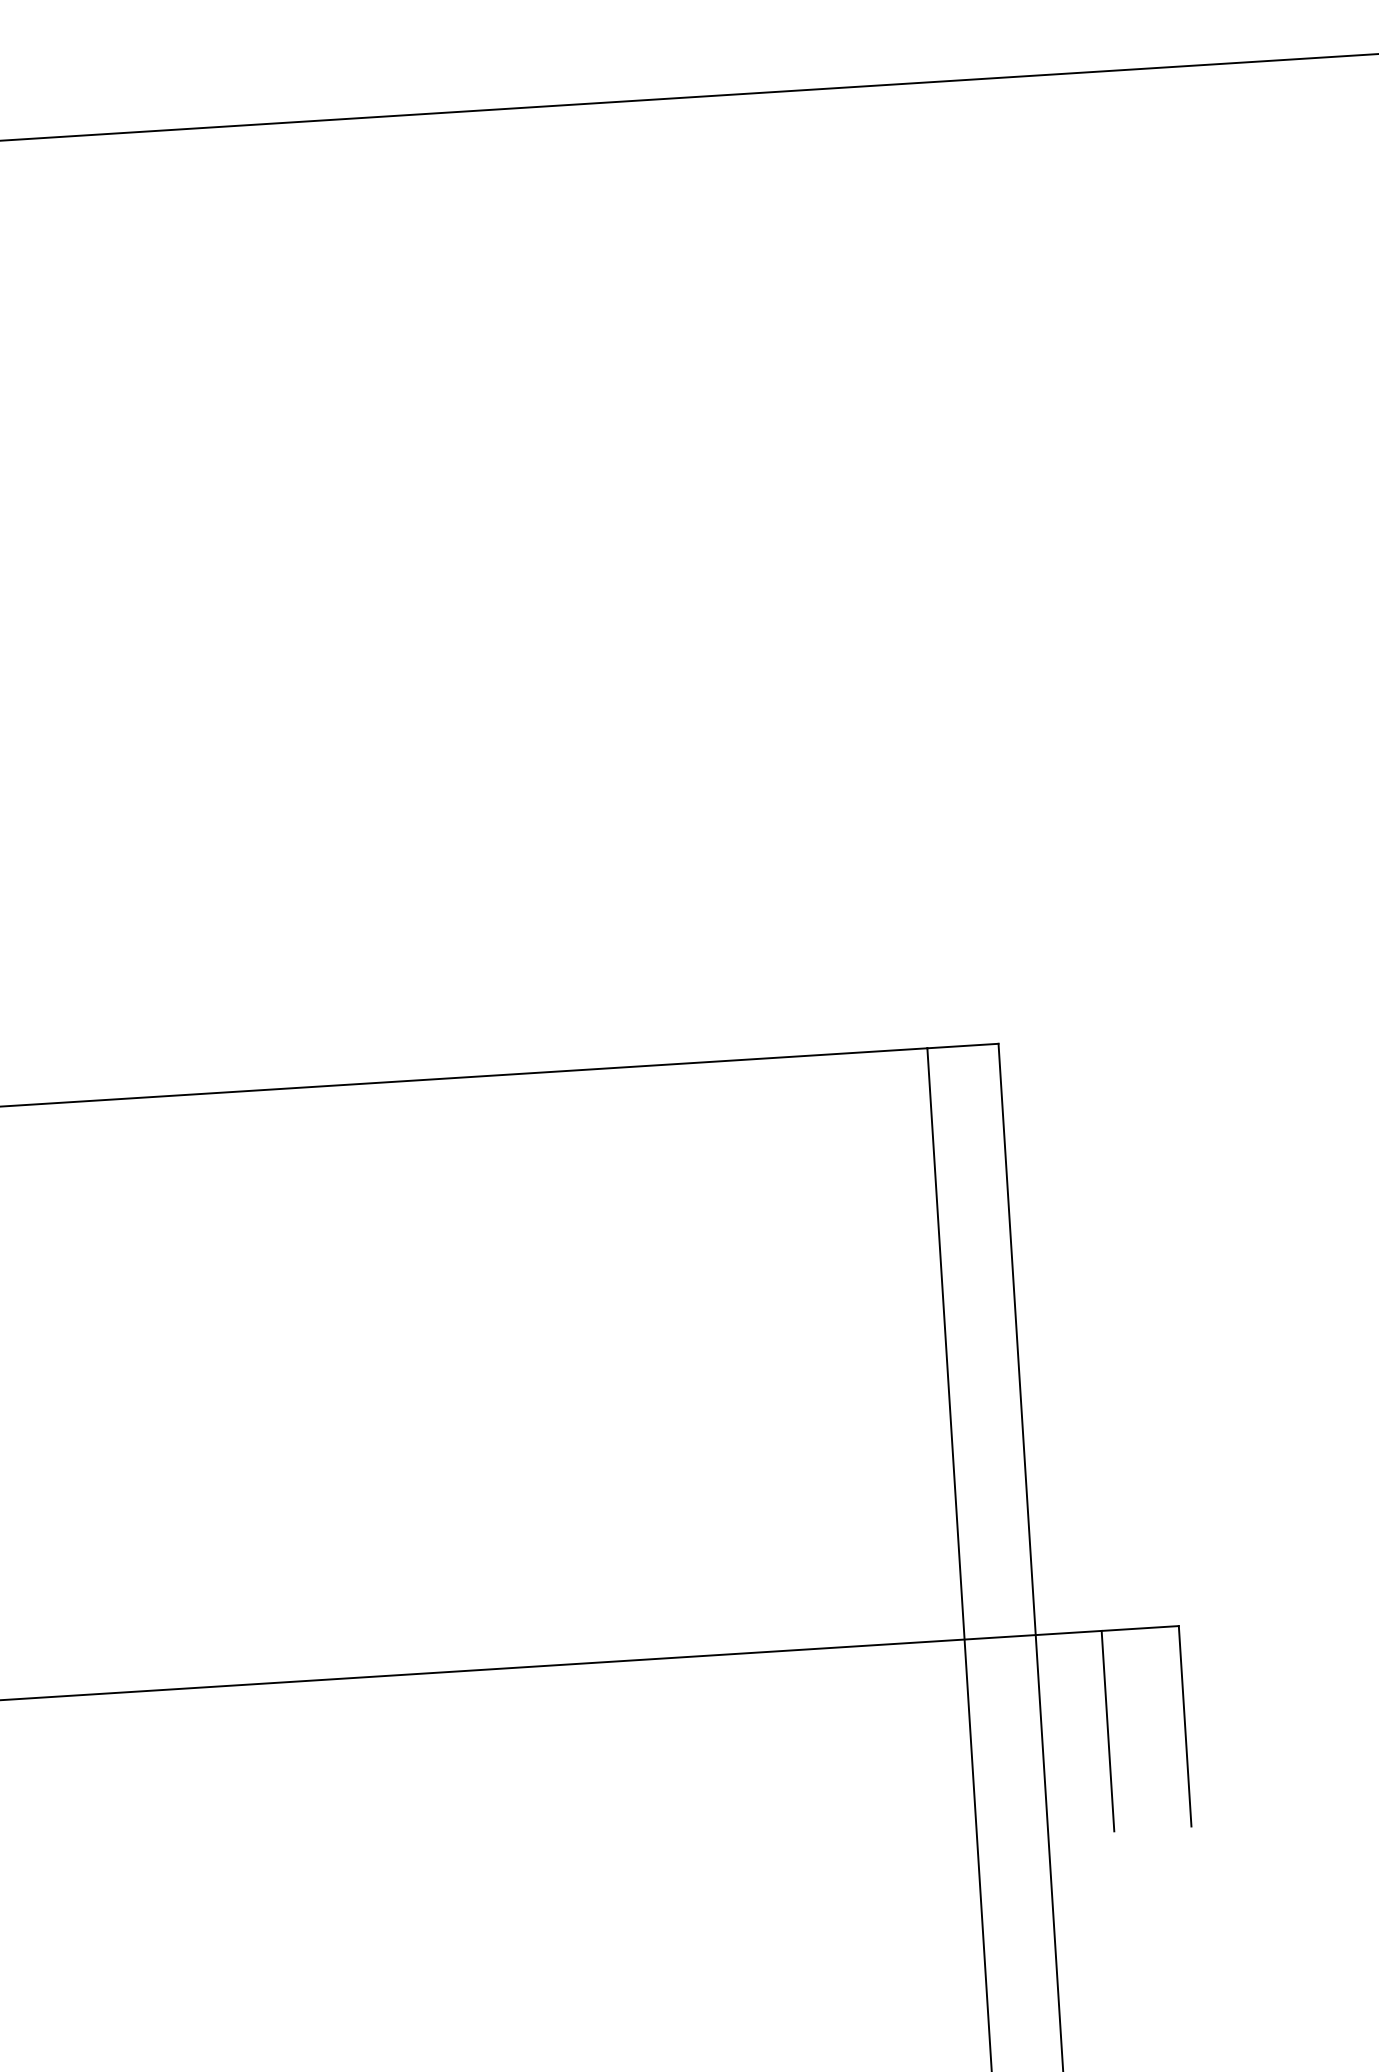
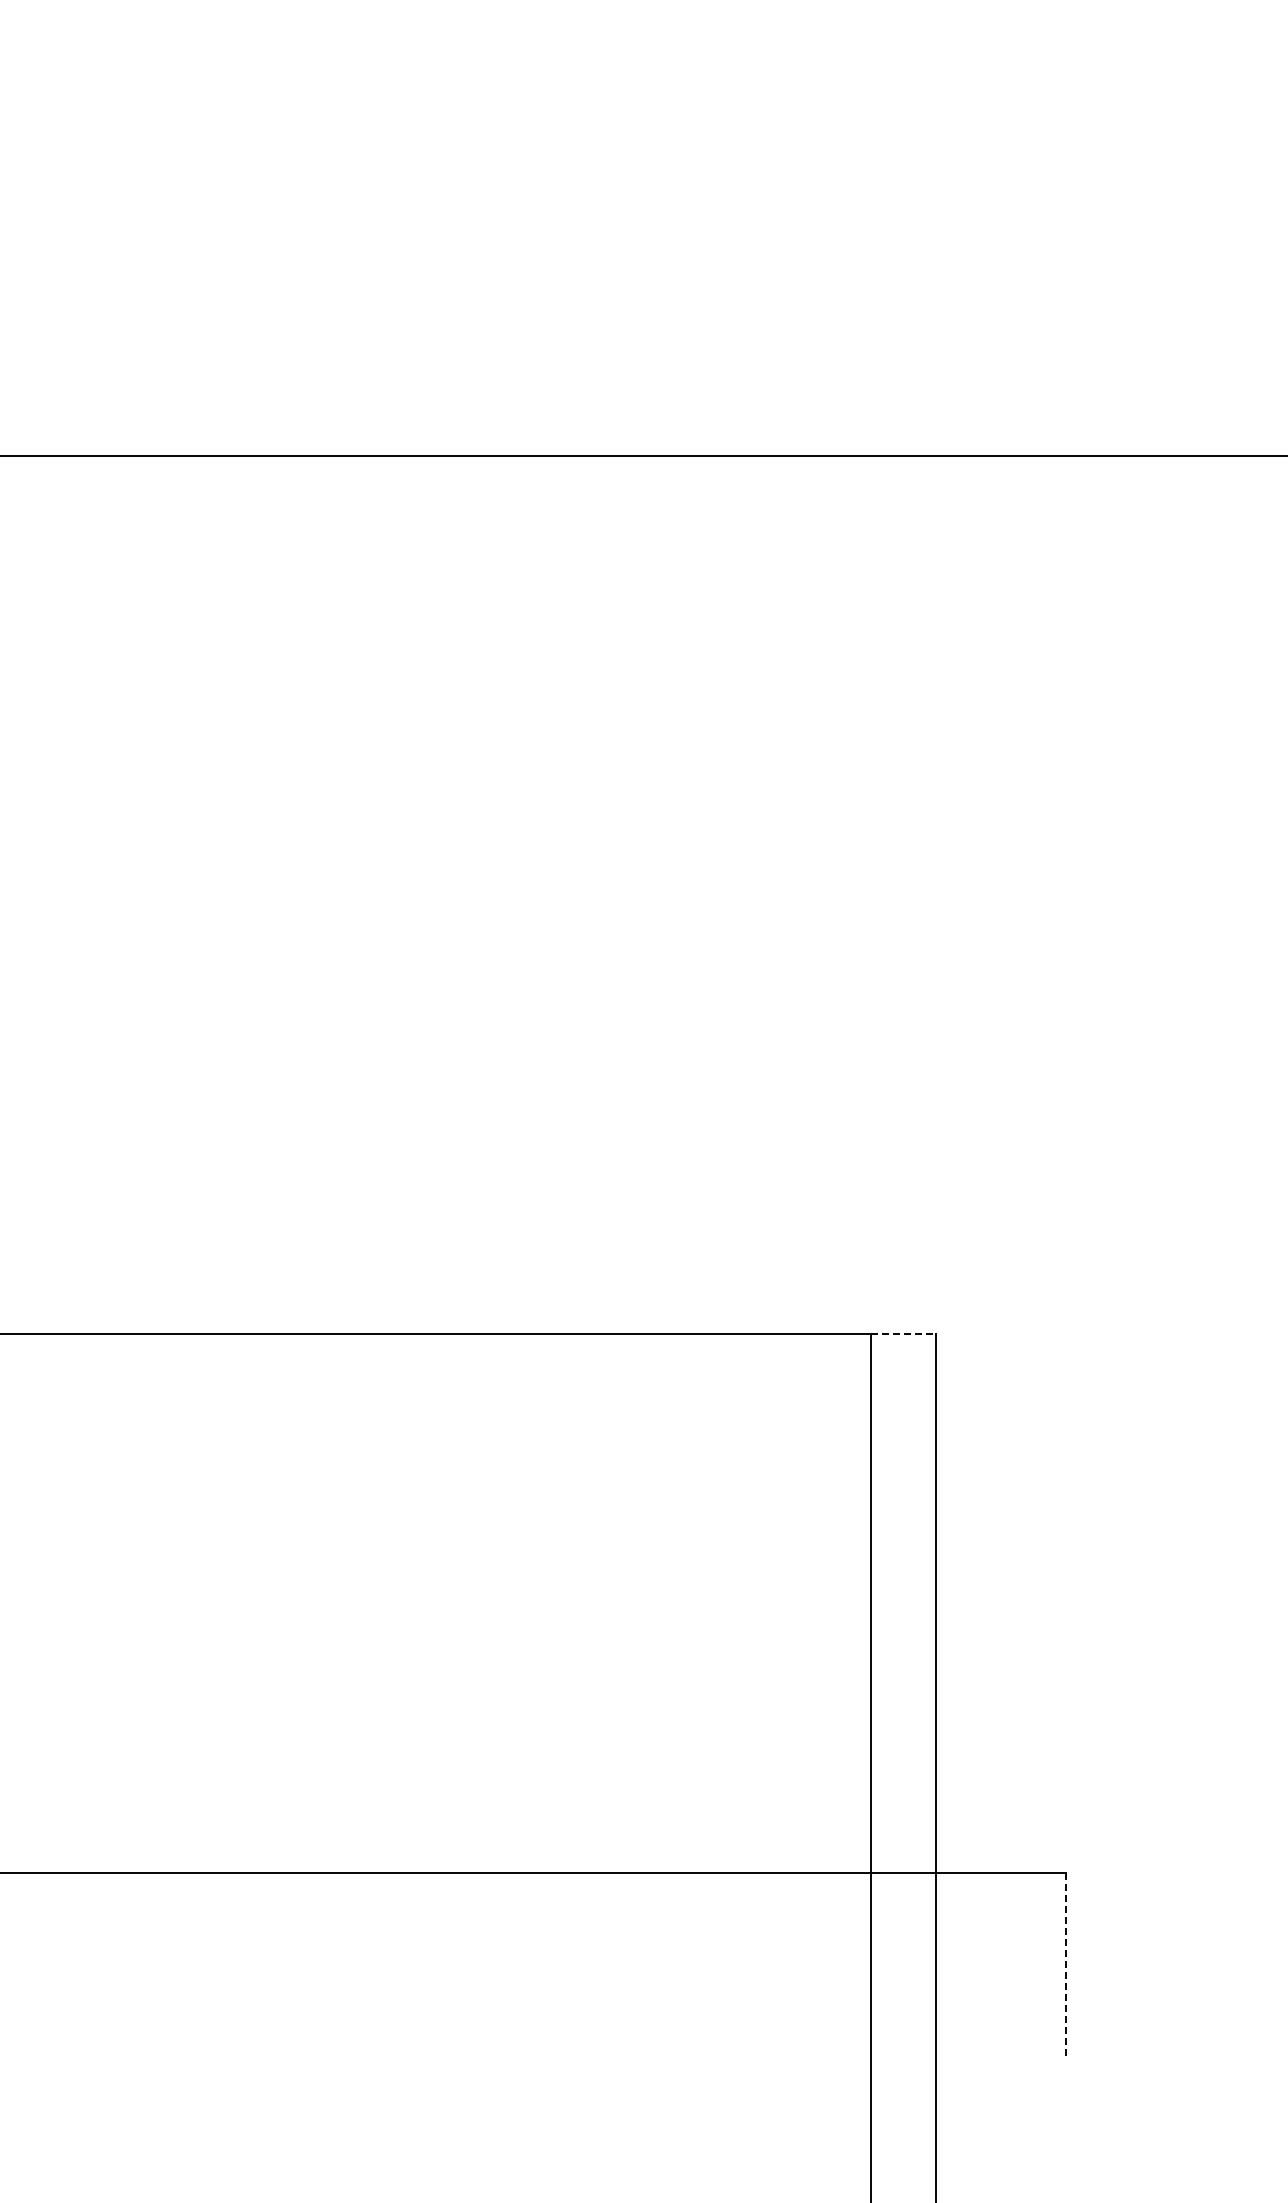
line: (963, 1045) -> (903, 1333), solid -> dashed
line: (1185, 1726) -> (1066, 1964), solid -> dashed
line: (1107, 1731) -> (995, 1964), removed

